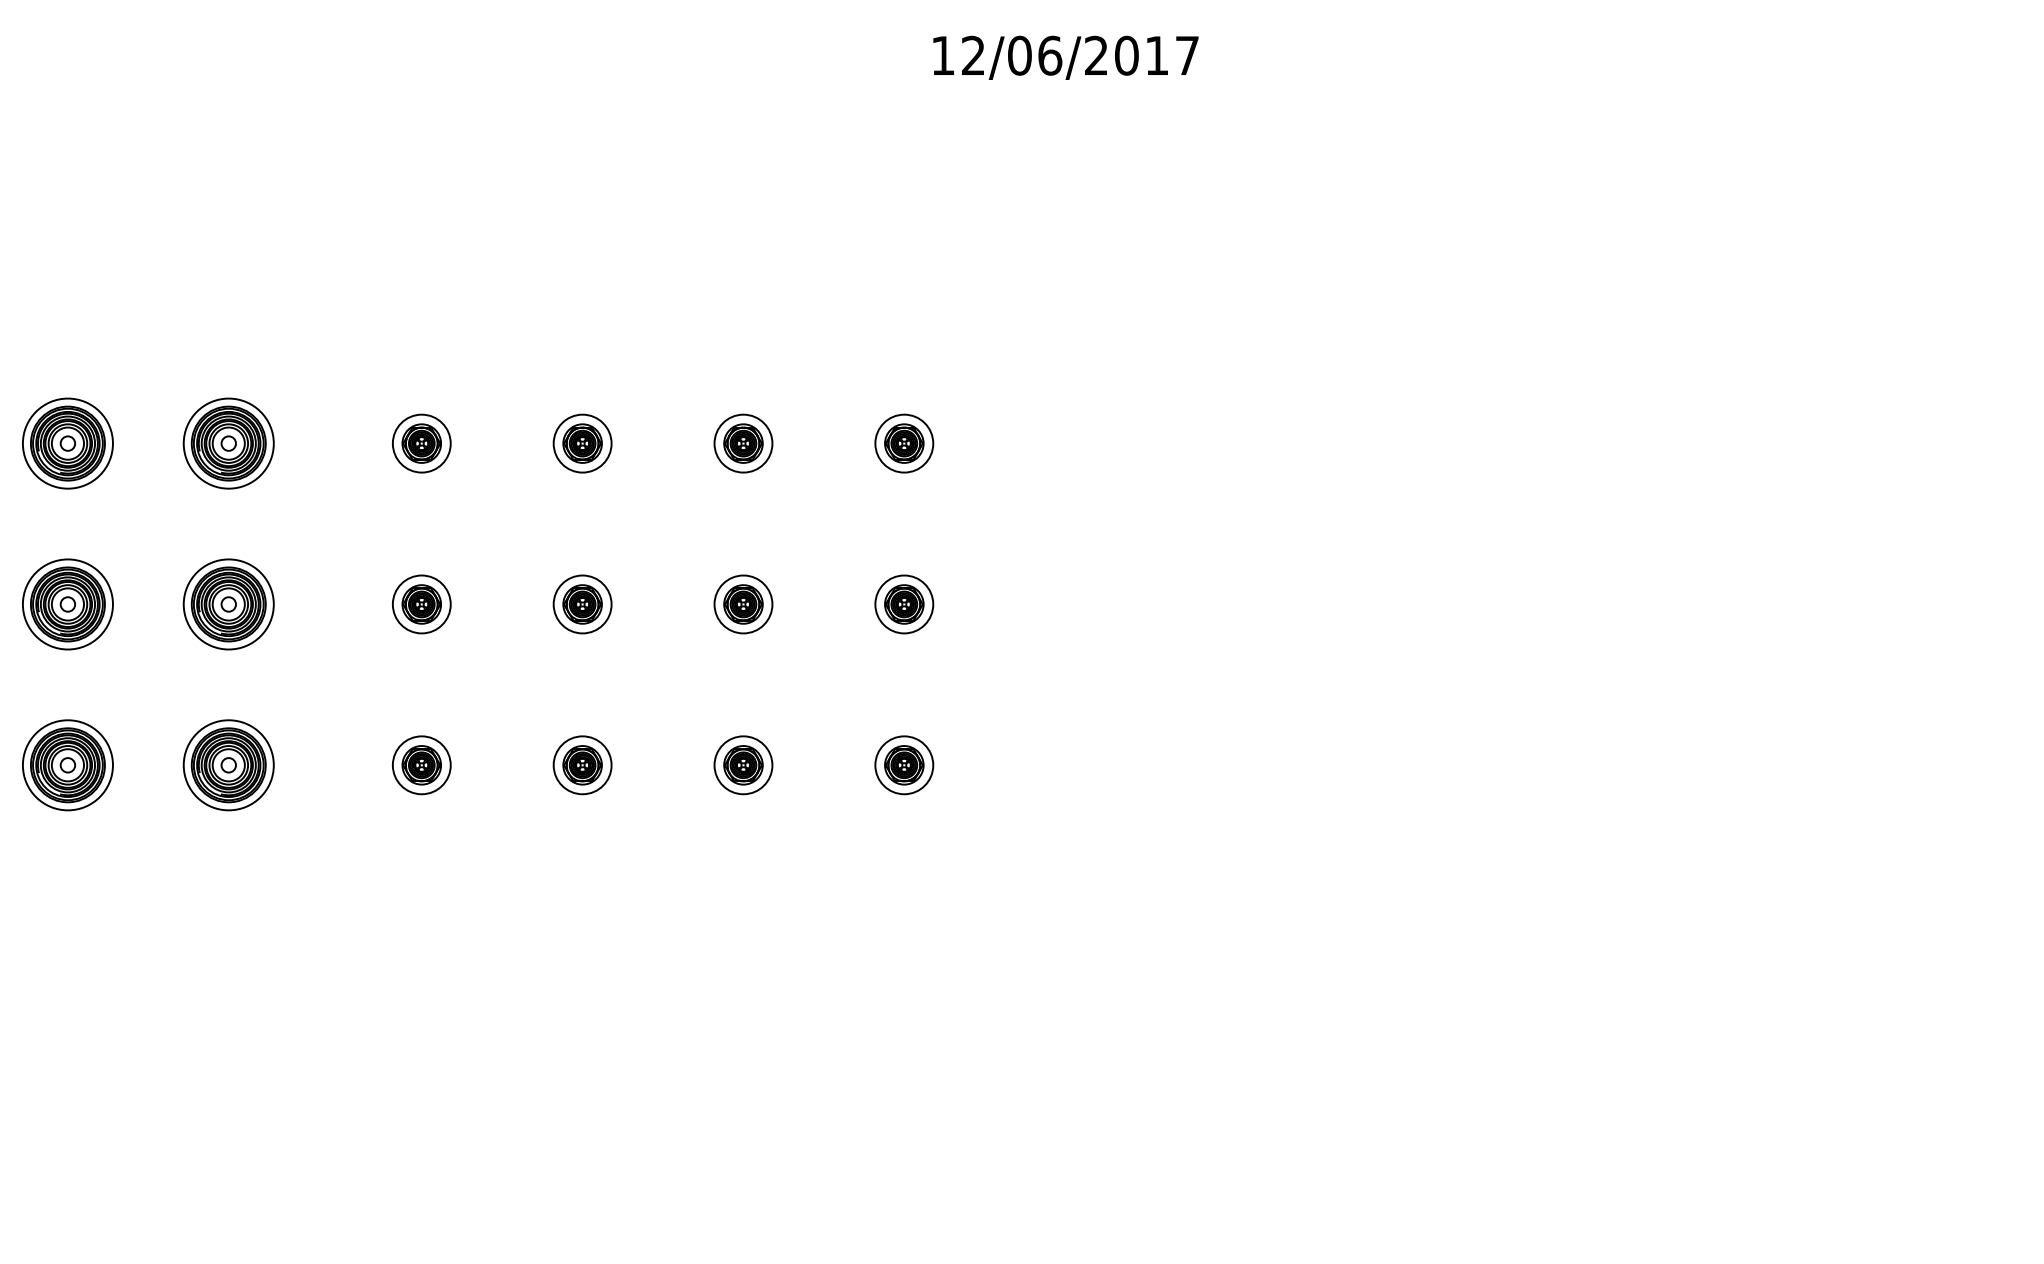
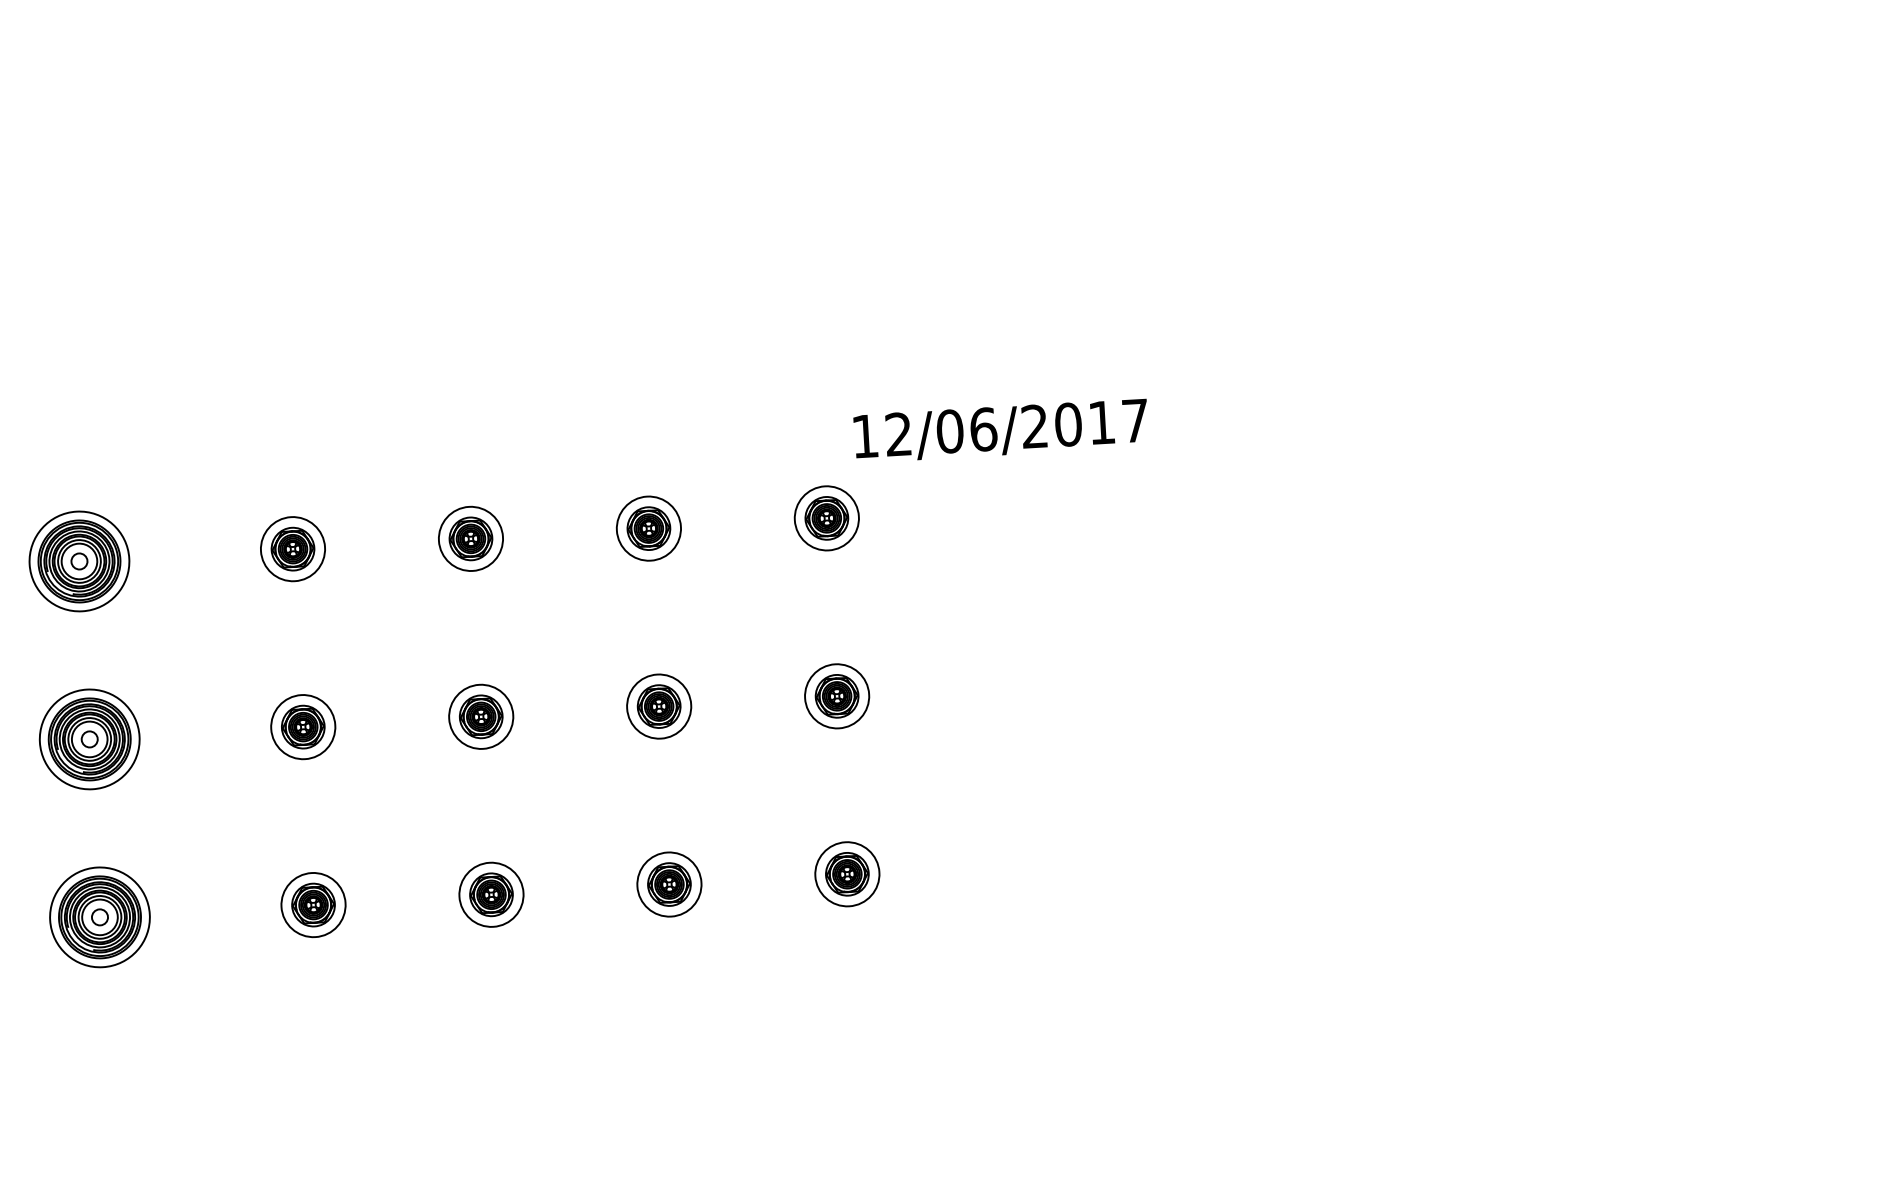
text: (1065, 57) -> (1000, 430), moved

